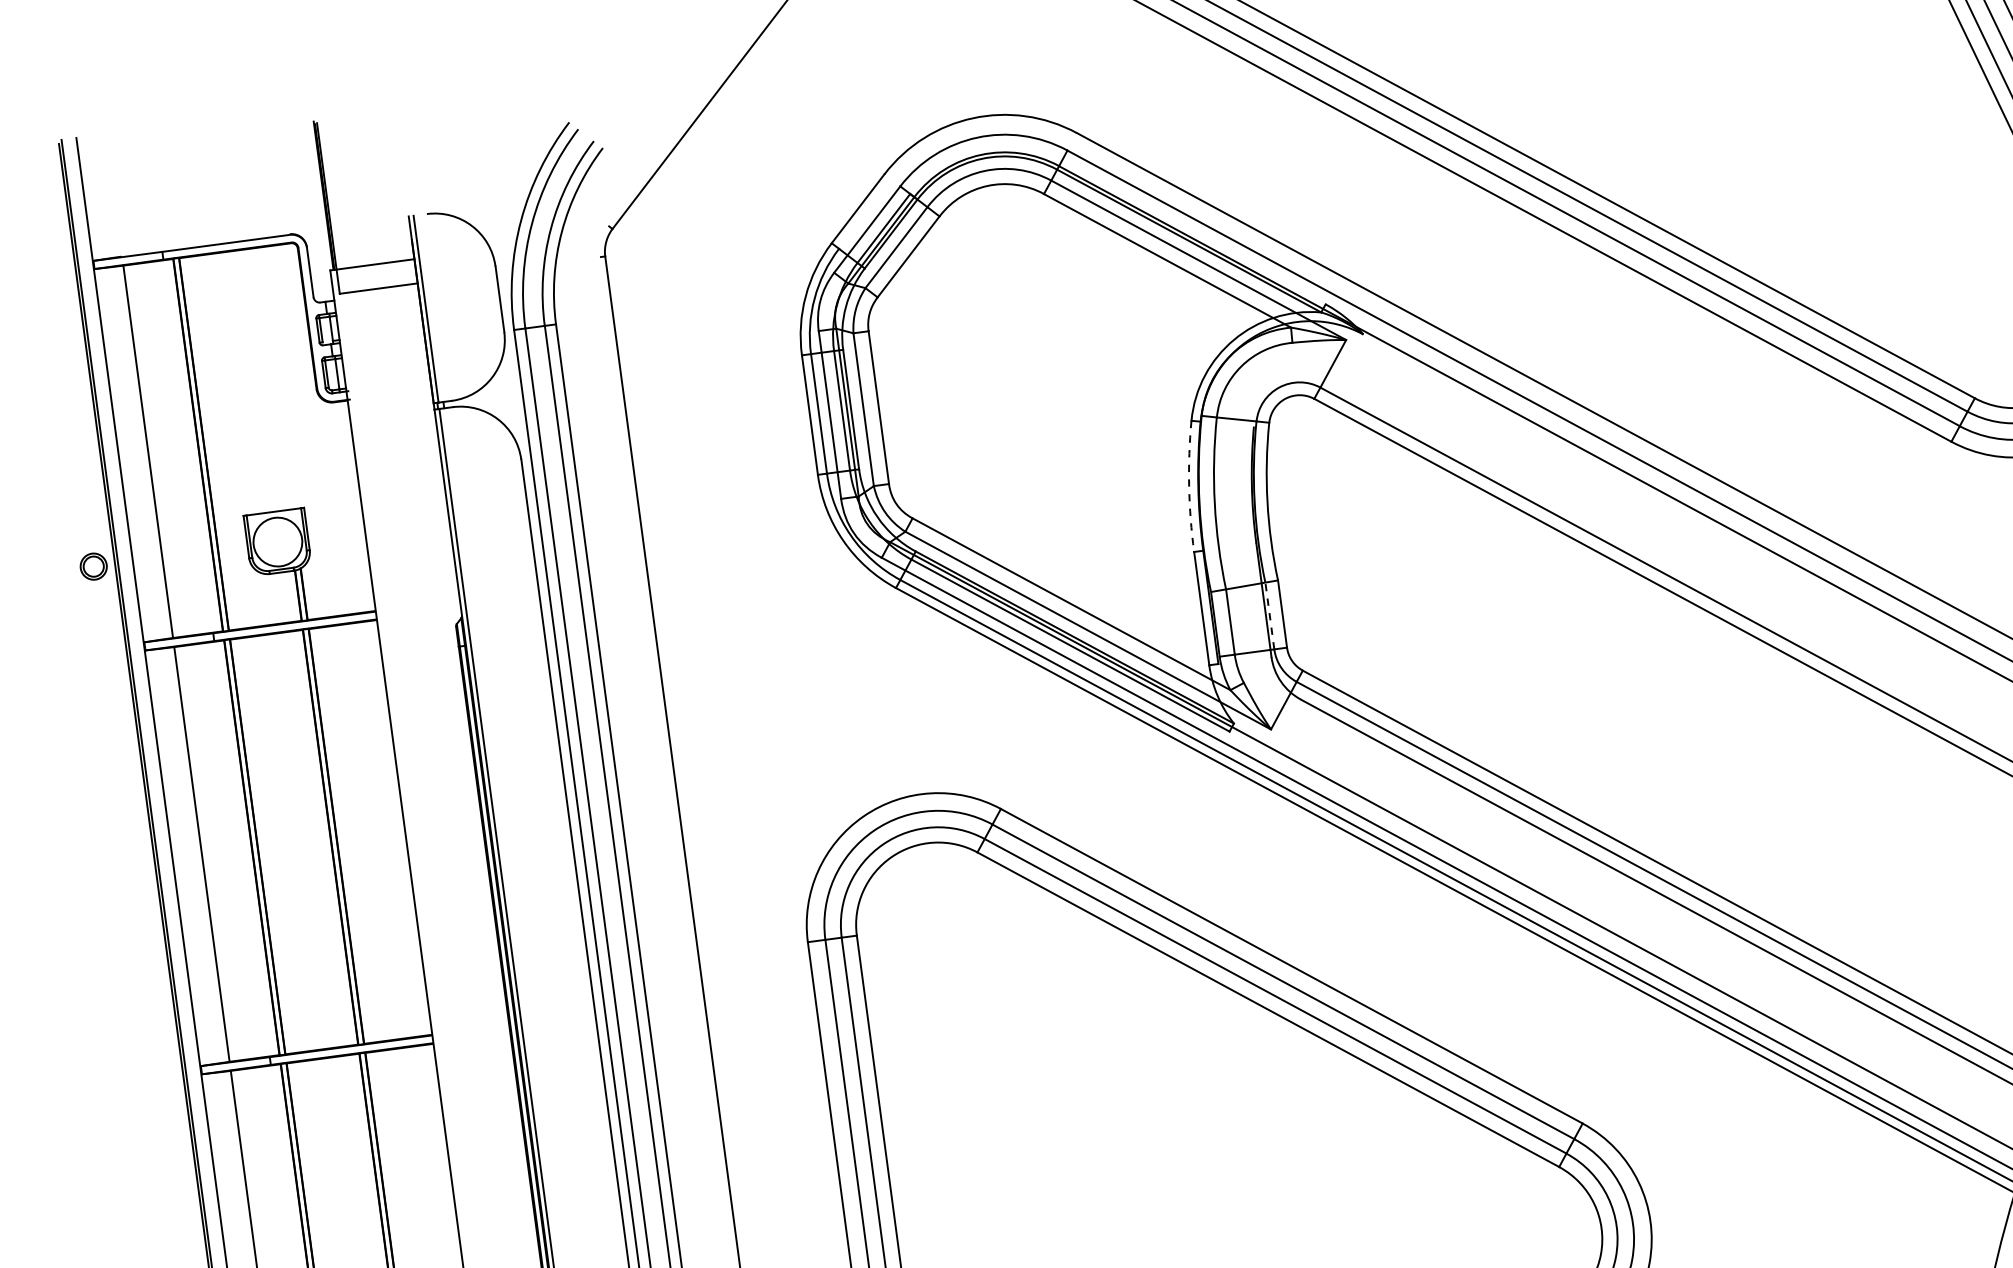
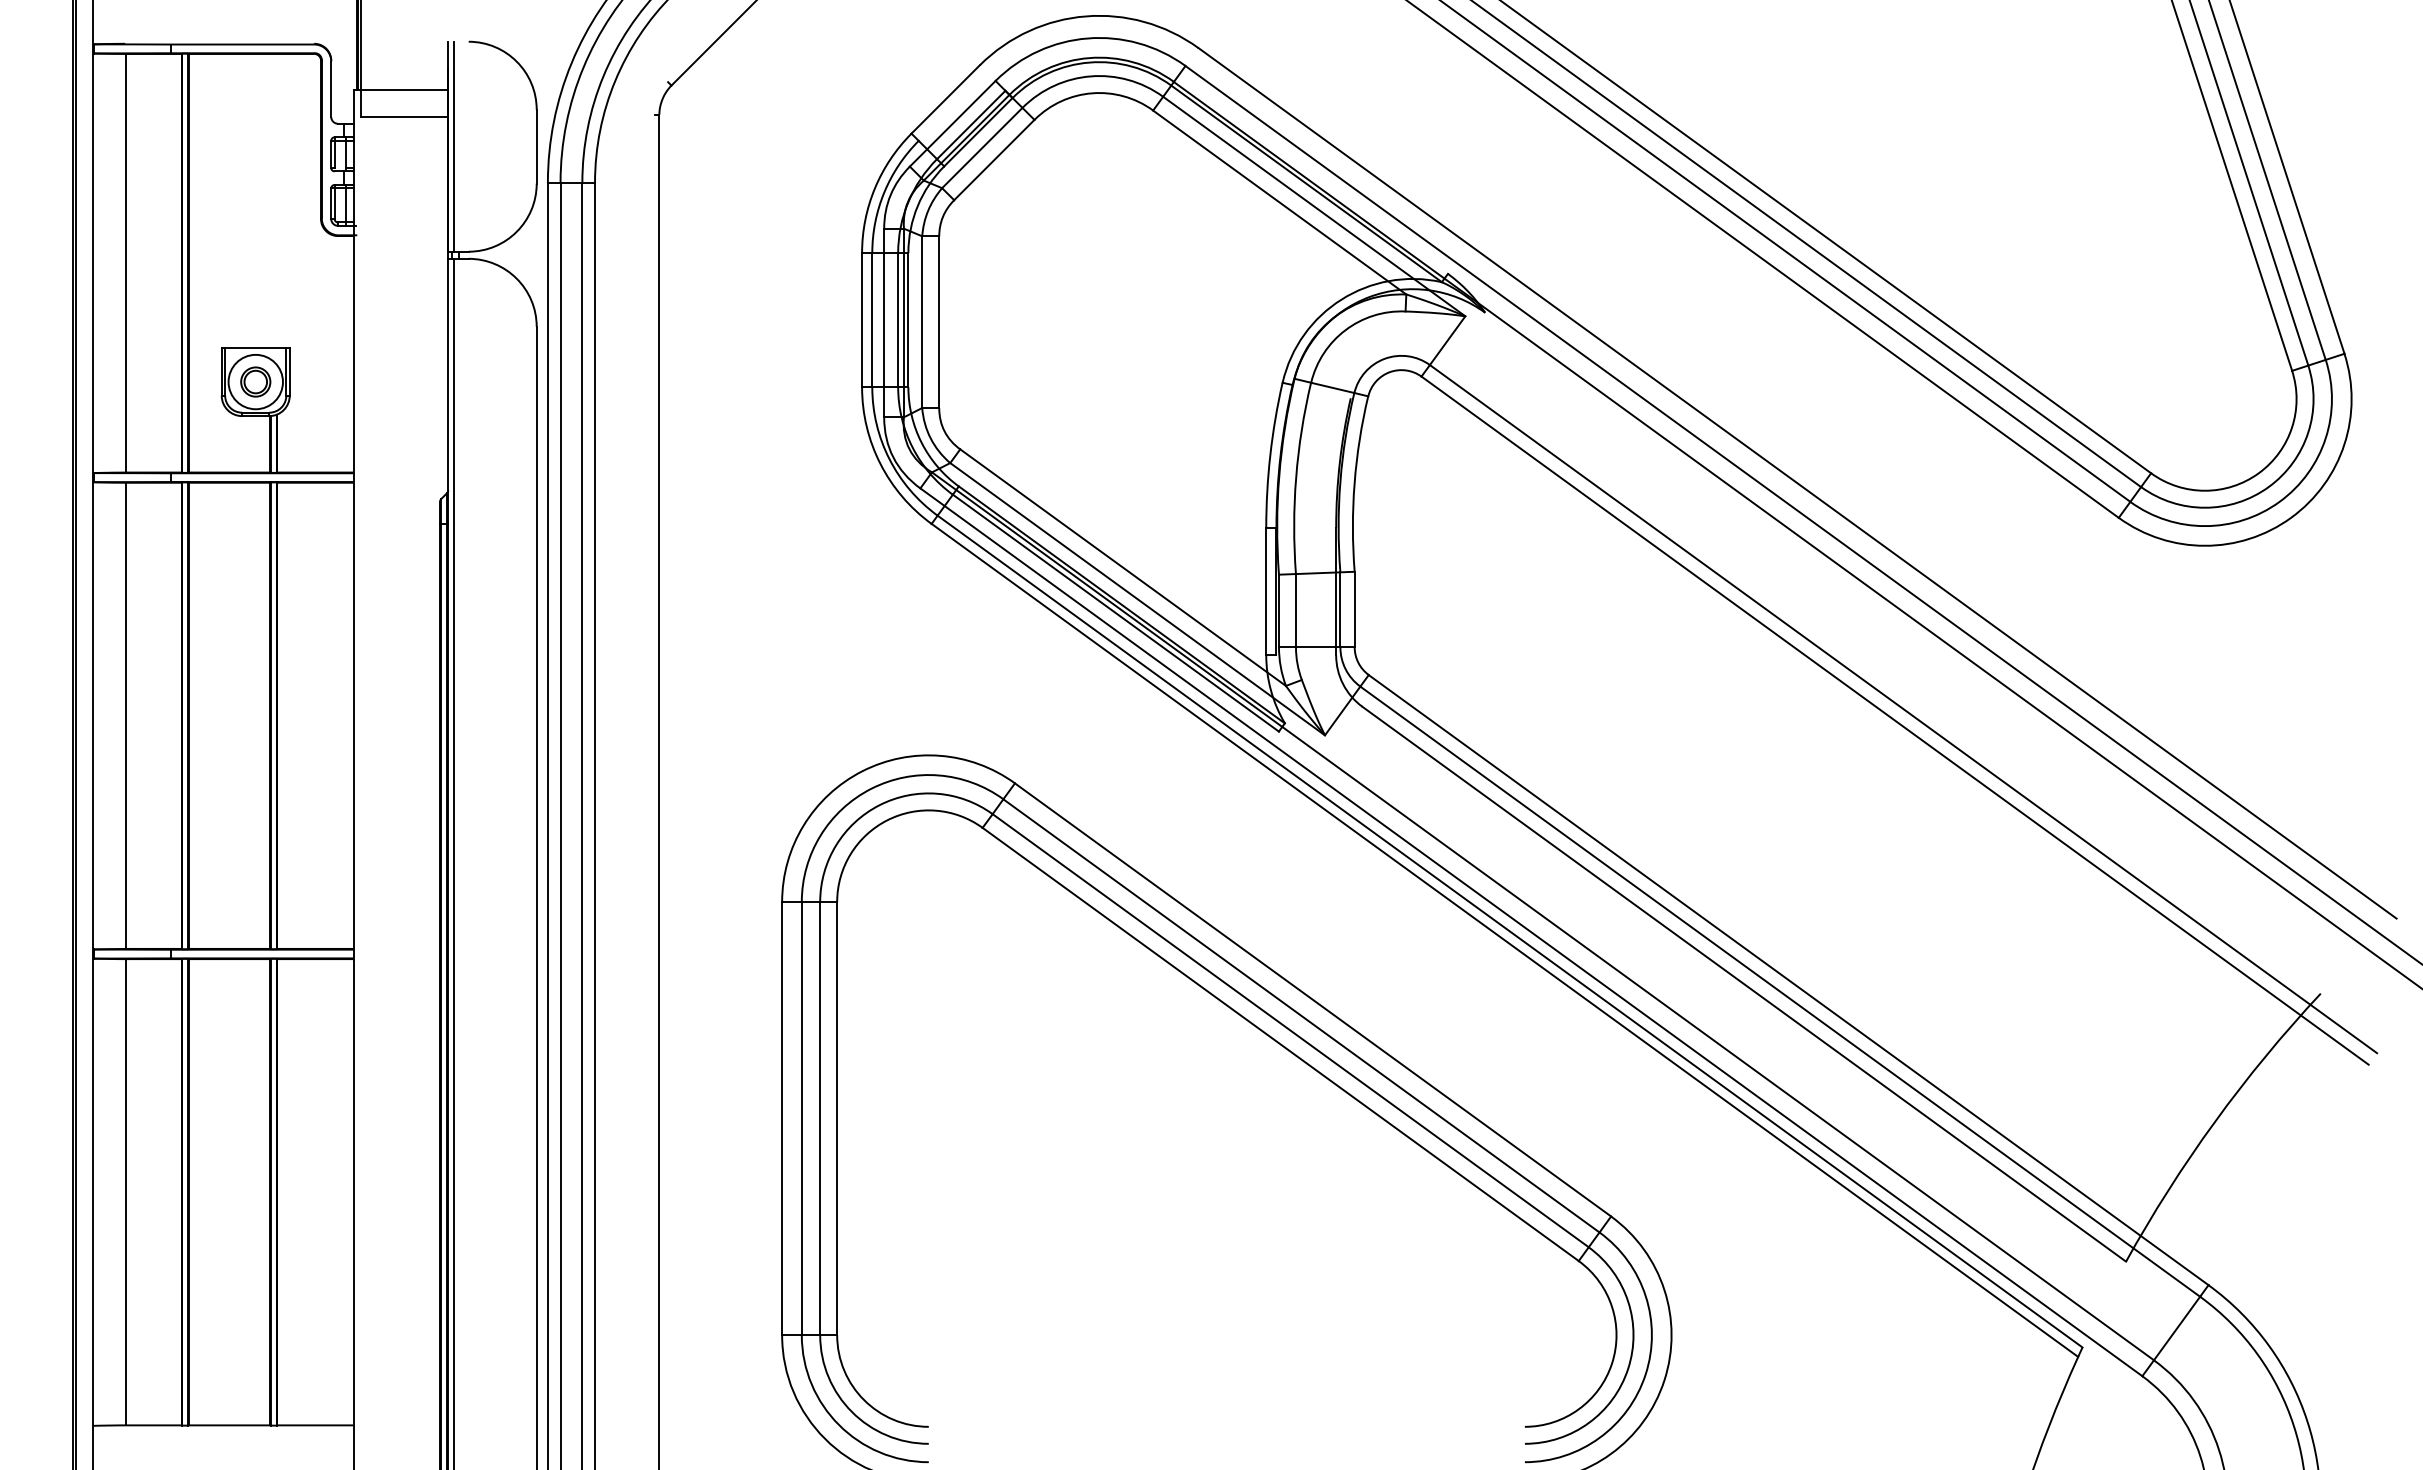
arc: (1189, 486) -> (1270, 454), dashed -> solid
part: (93, 566) -> (255, 381), moved
line: (1269, 615) -> (1340, 609), dashed -> solid

